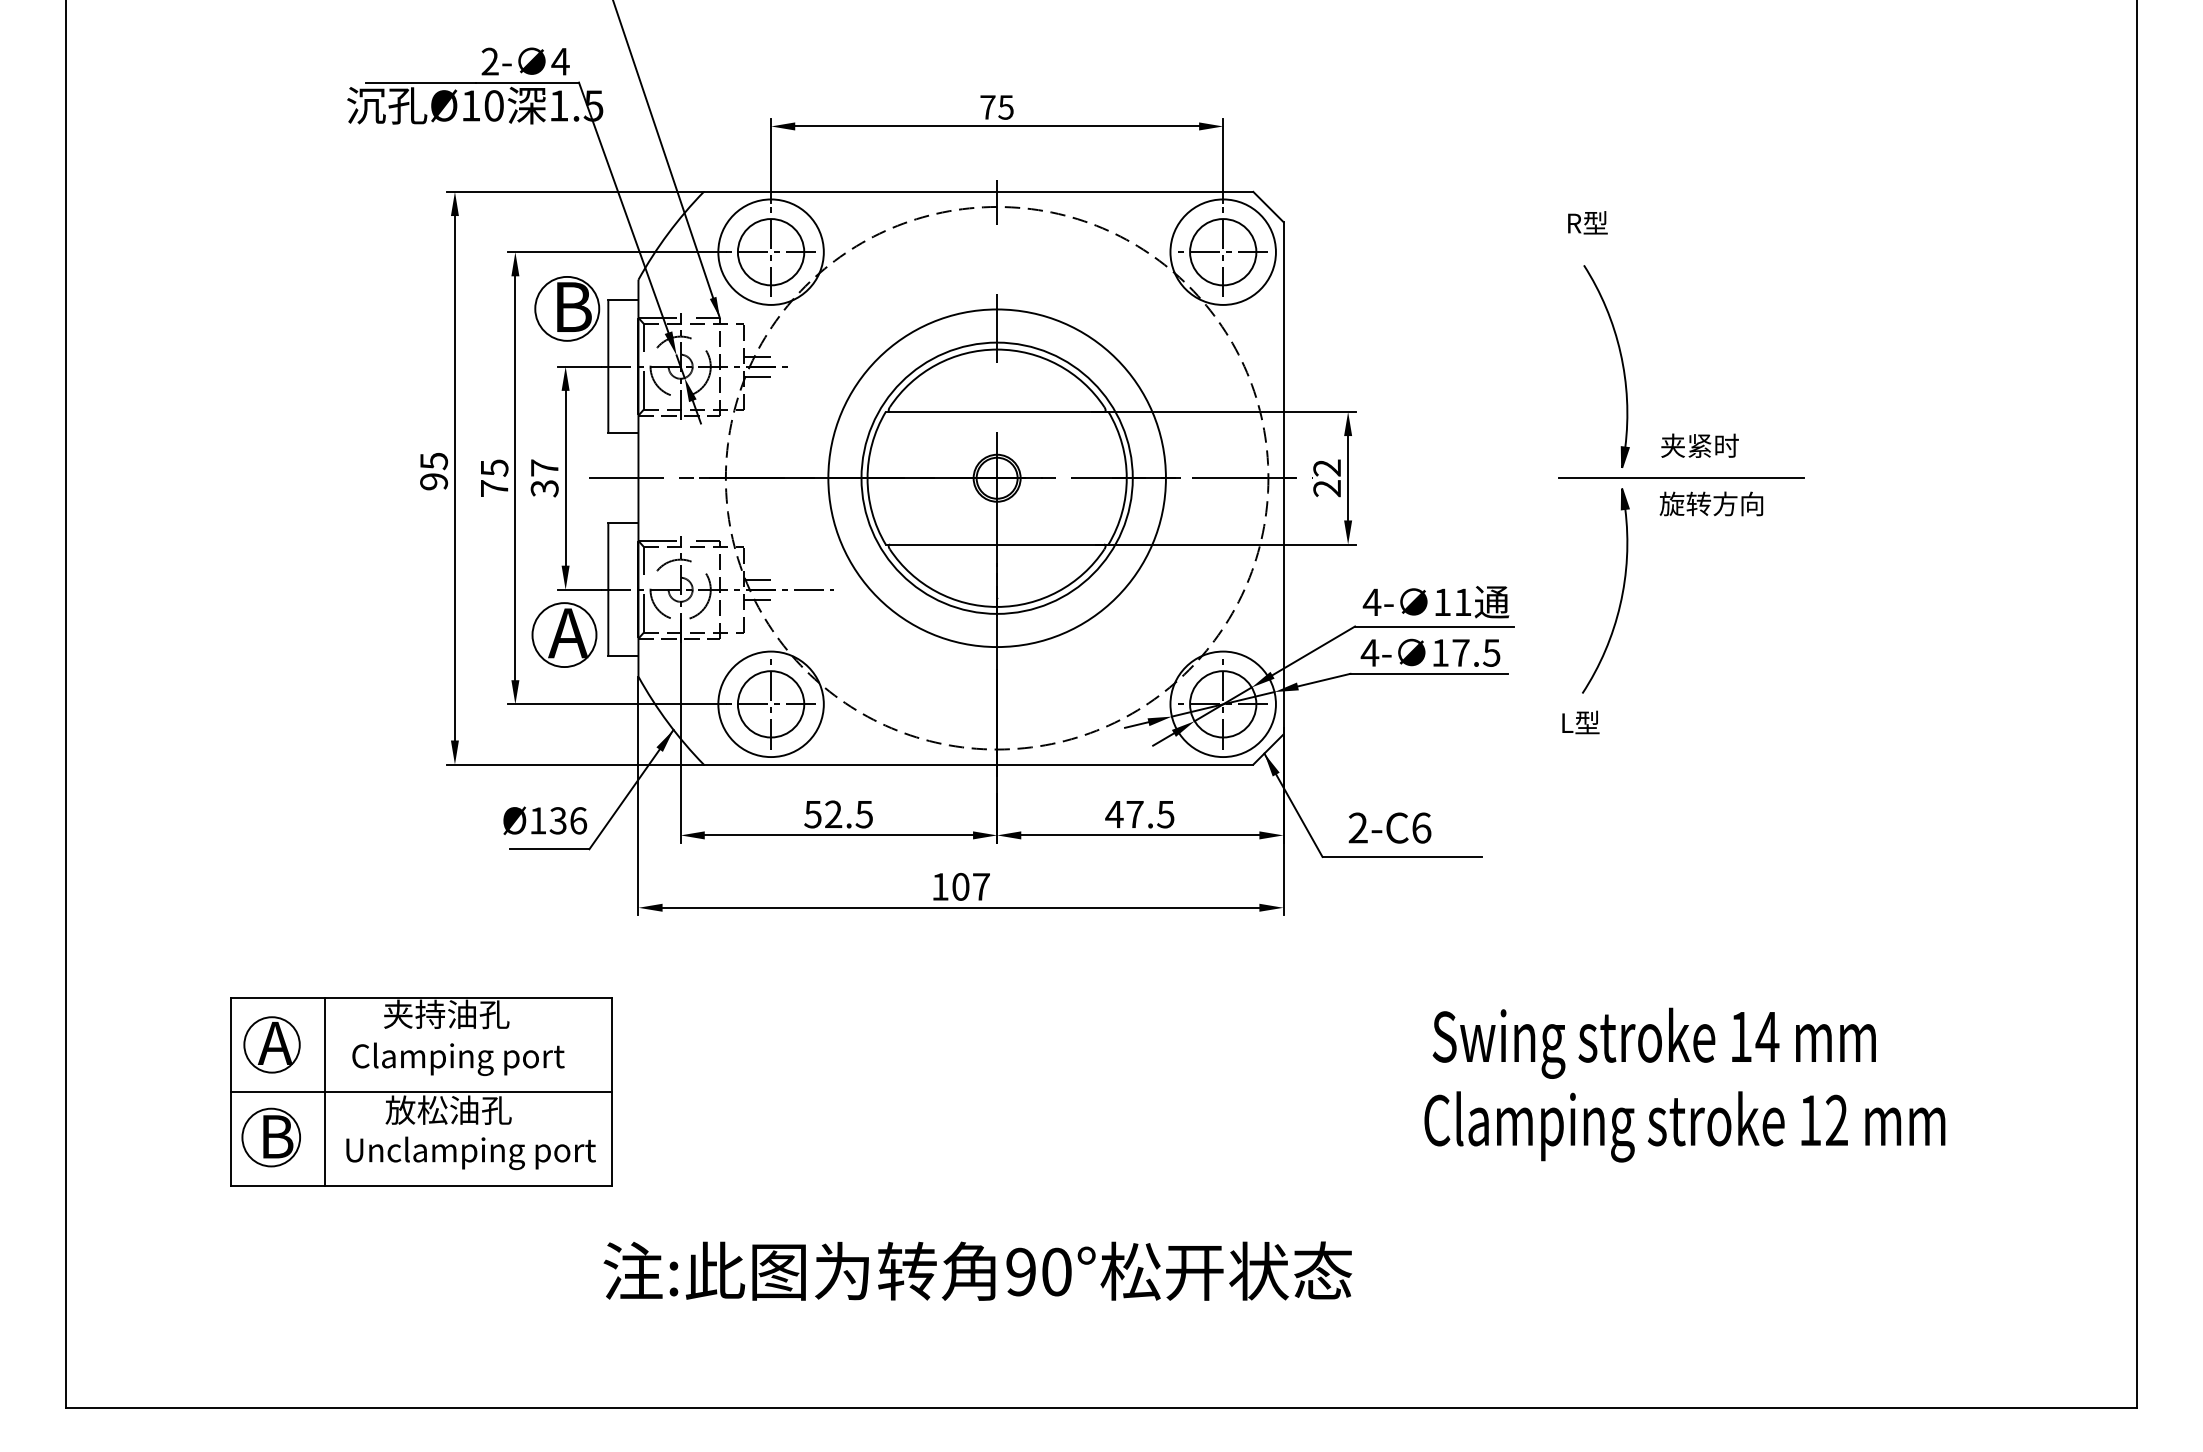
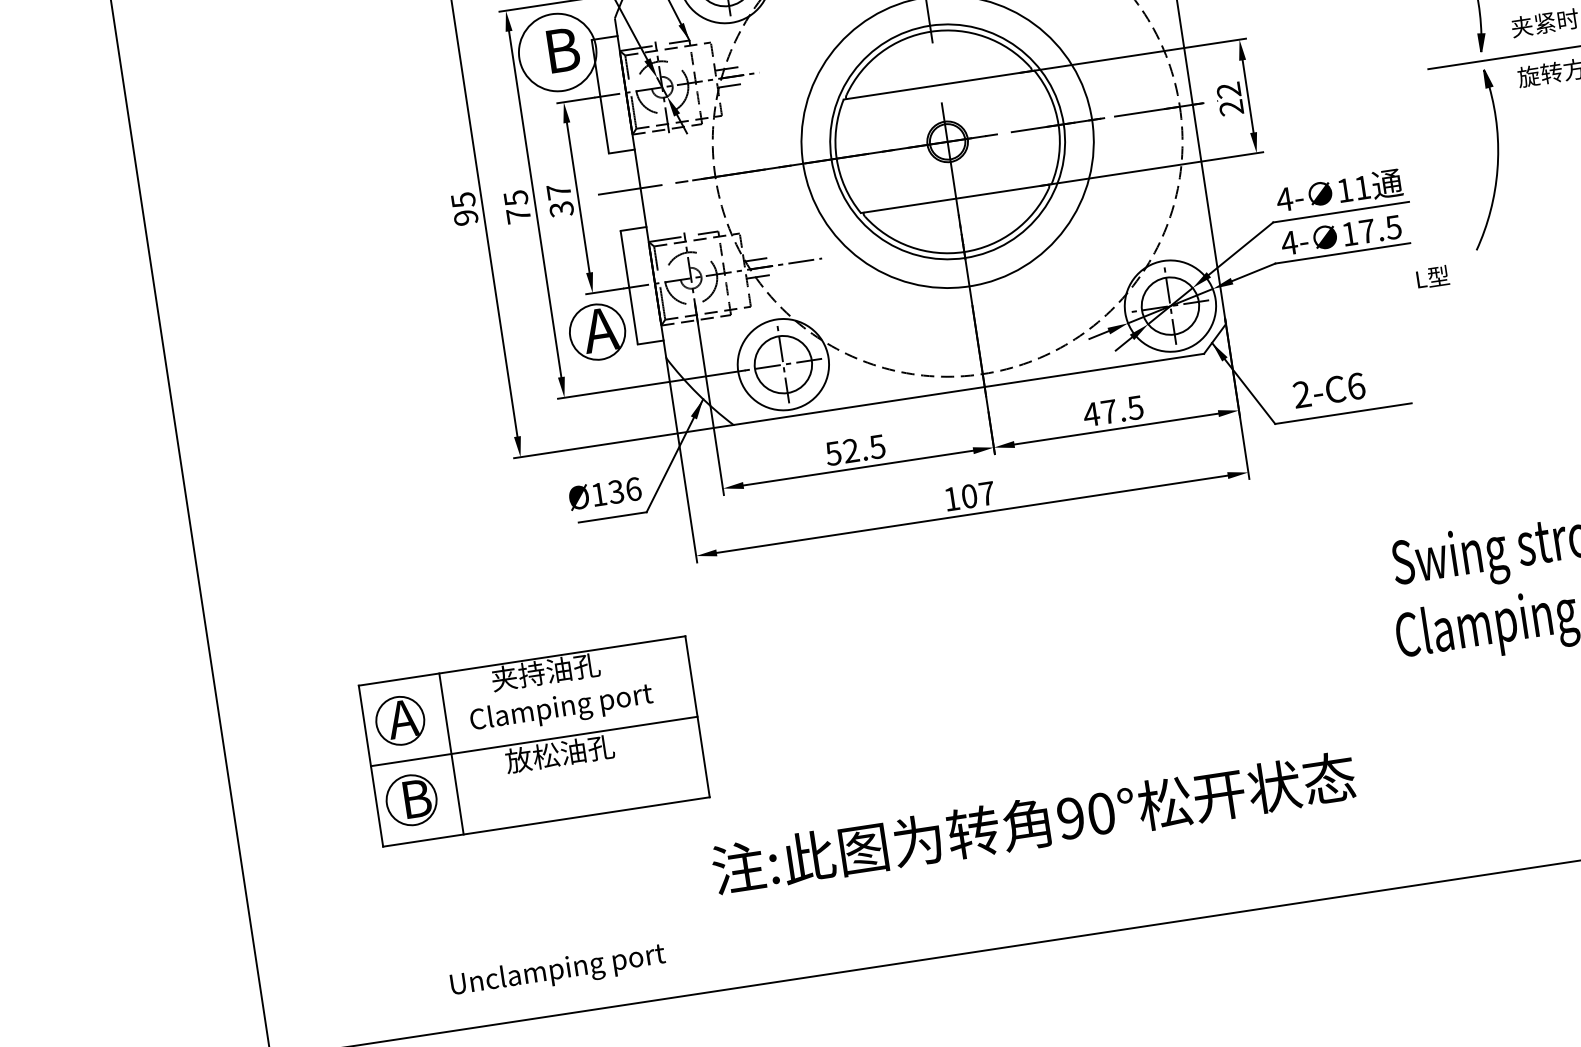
circle: (567, 308) -> (557, 52), size x1.4
text: (1580, 722) -> (1432, 277), moved
text: (470, 1153) -> (557, 971), moved

